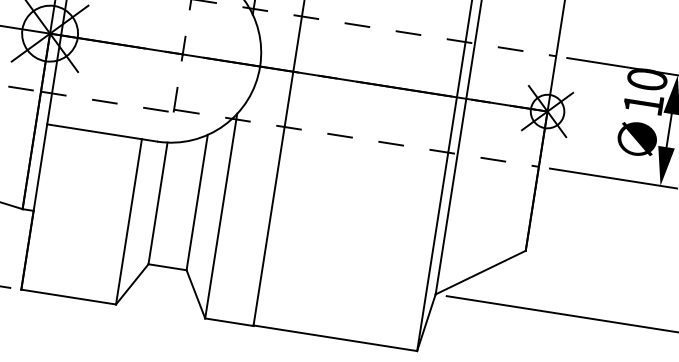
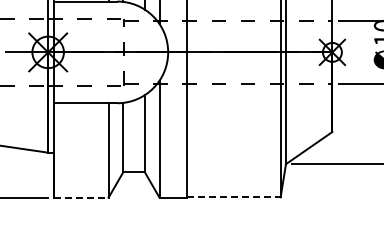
line: (70, 296) -> (82, 197), solid -> dashed
line: (334, 338) -> (233, 197), solid -> dashed

